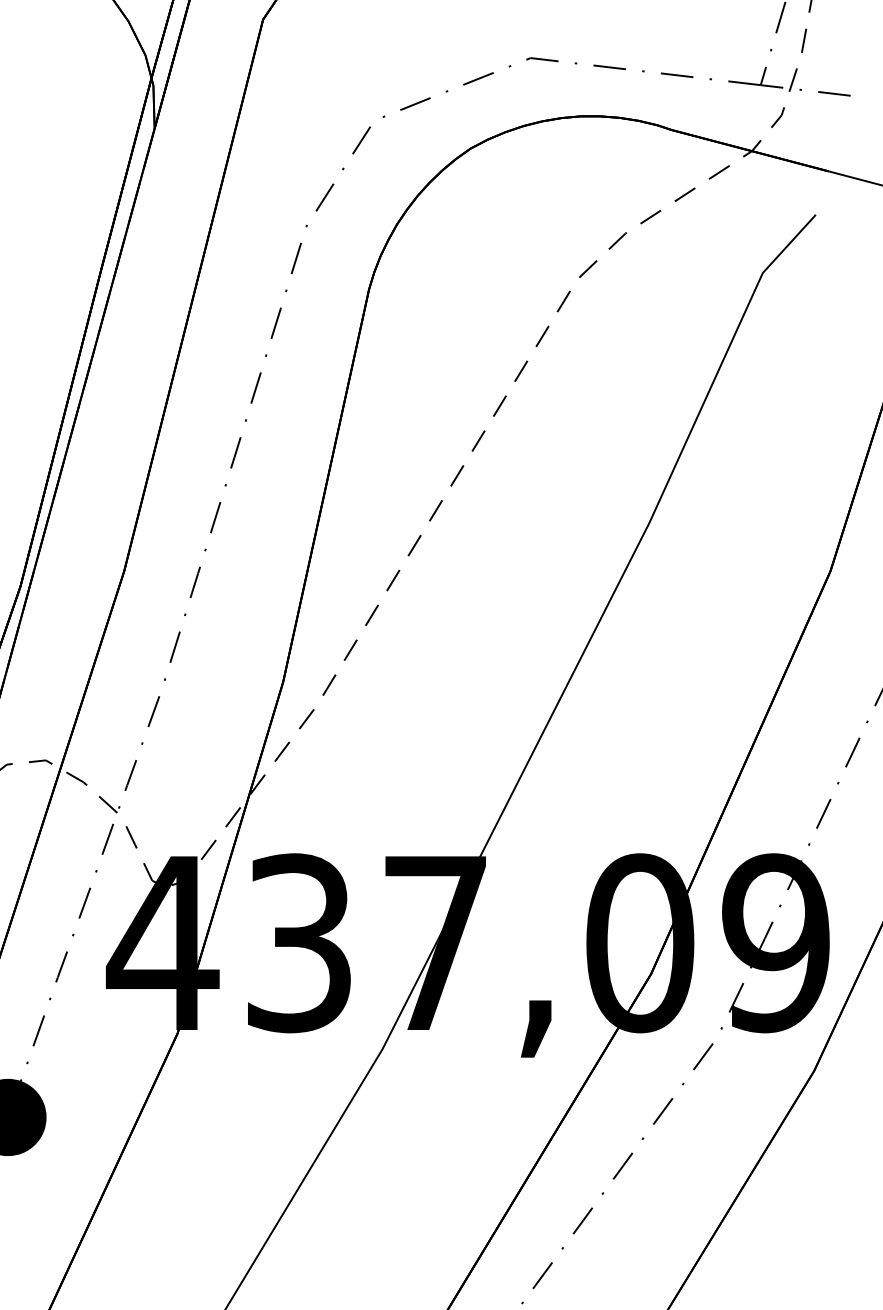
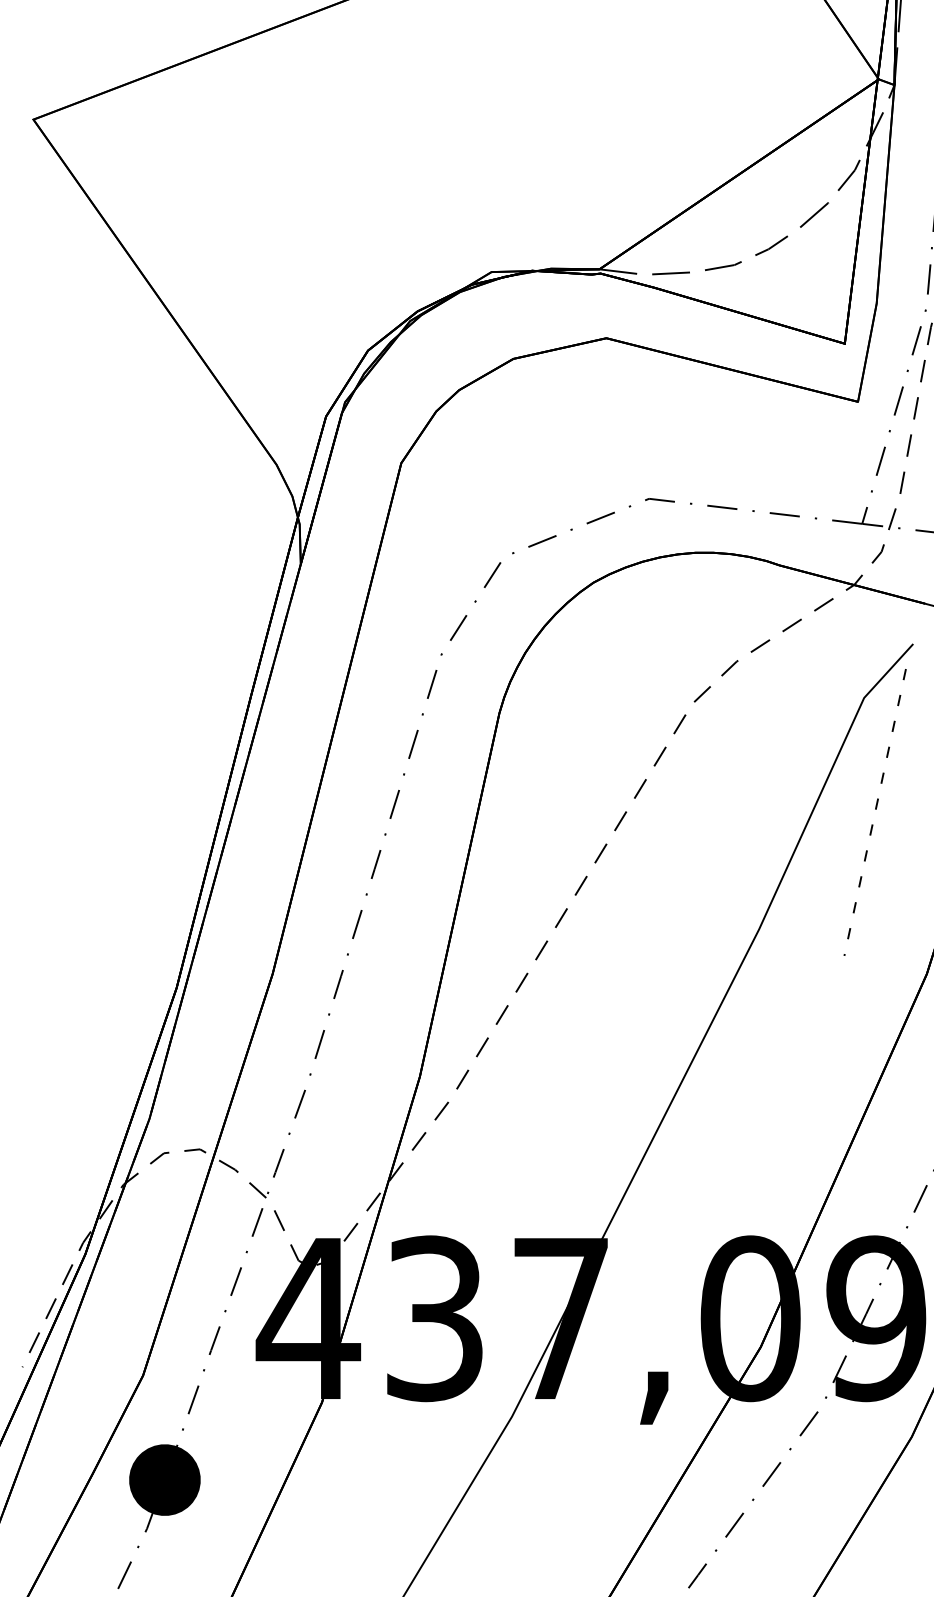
line: (775, 393) -> (875, 809), added

